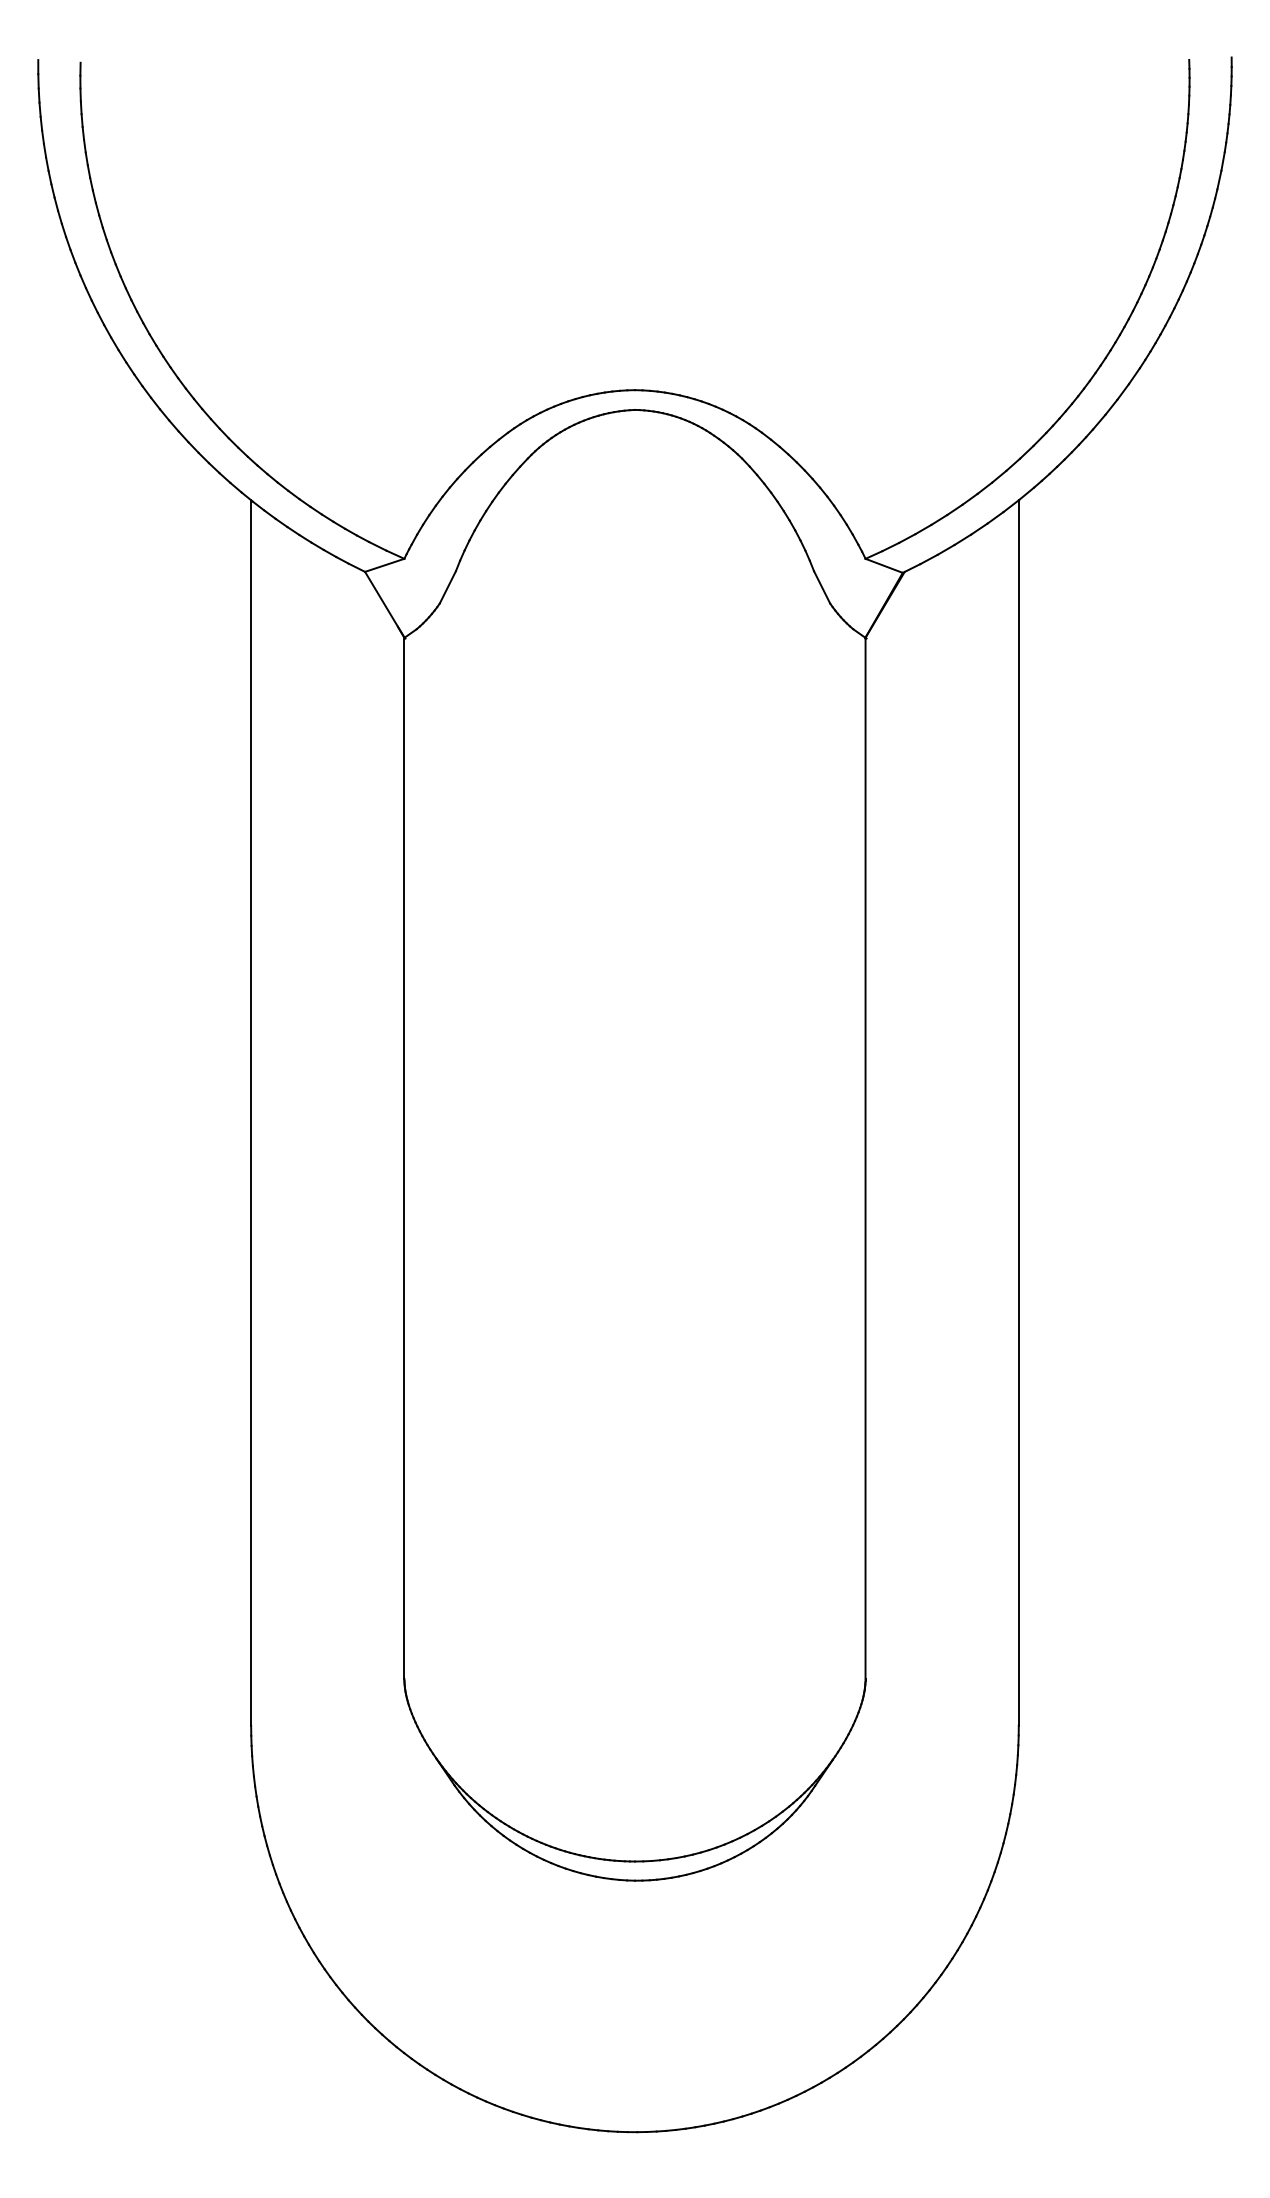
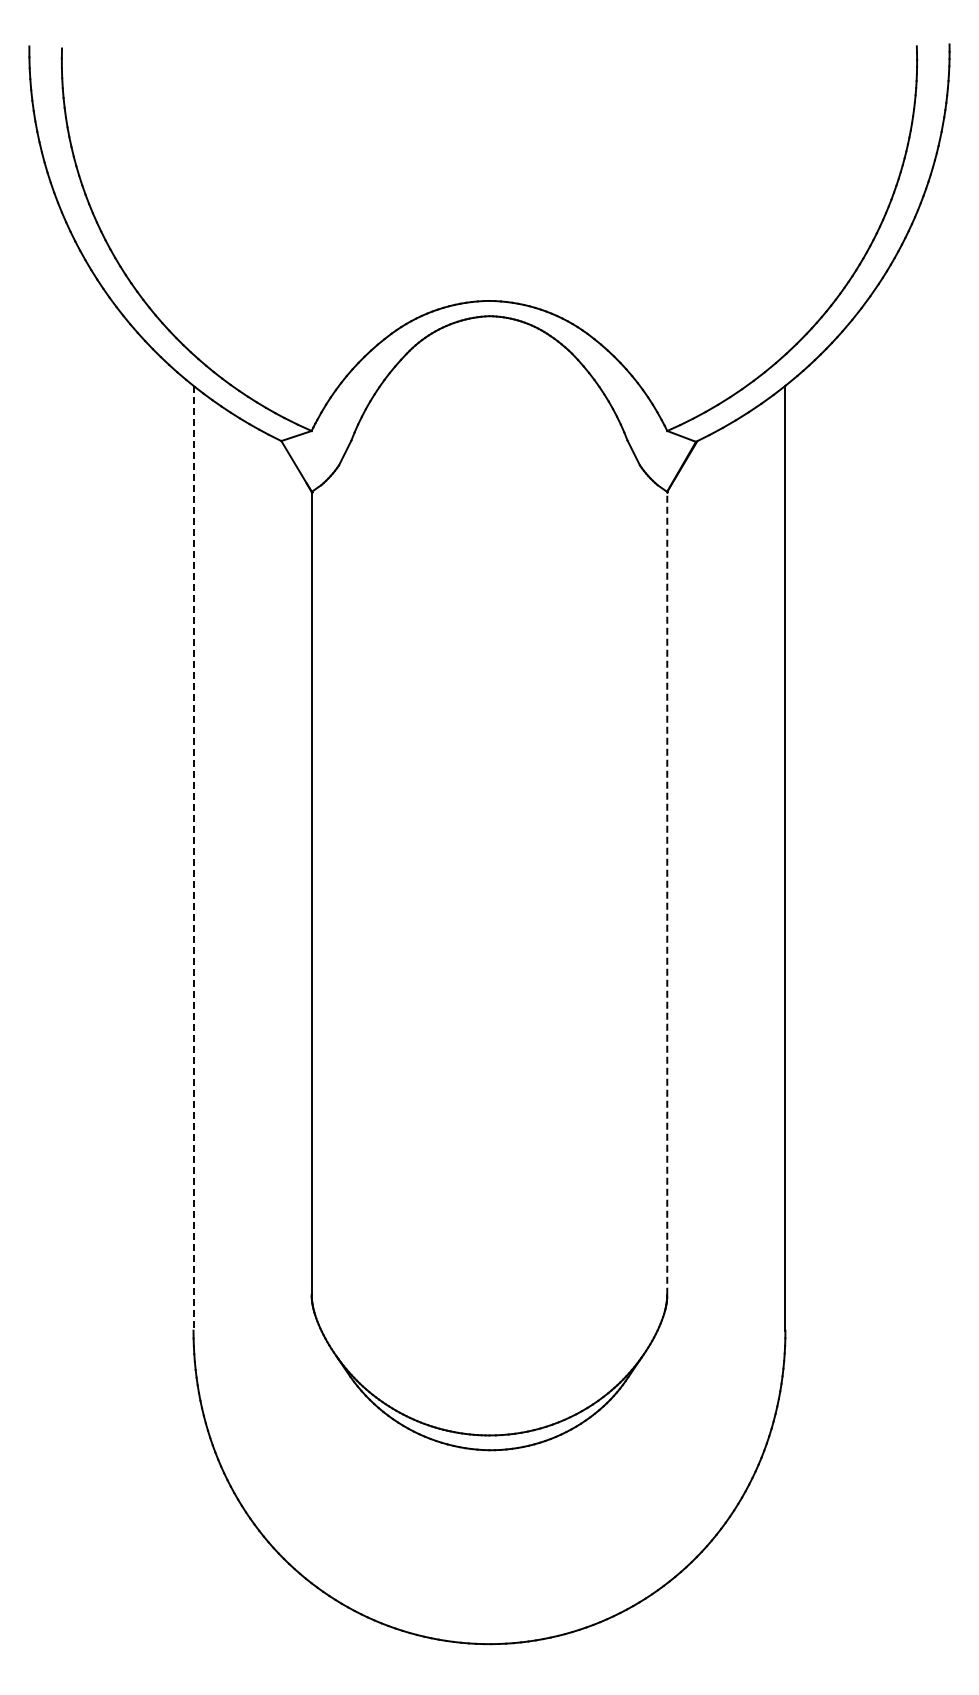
line: (251, 1113) -> (193, 858), solid -> dashed
line: (865, 1157) -> (667, 892), solid -> dashed

